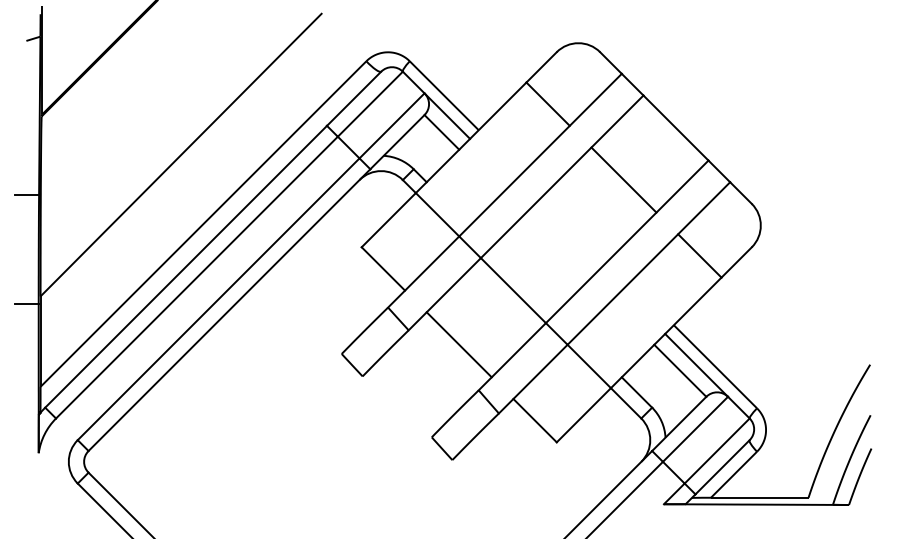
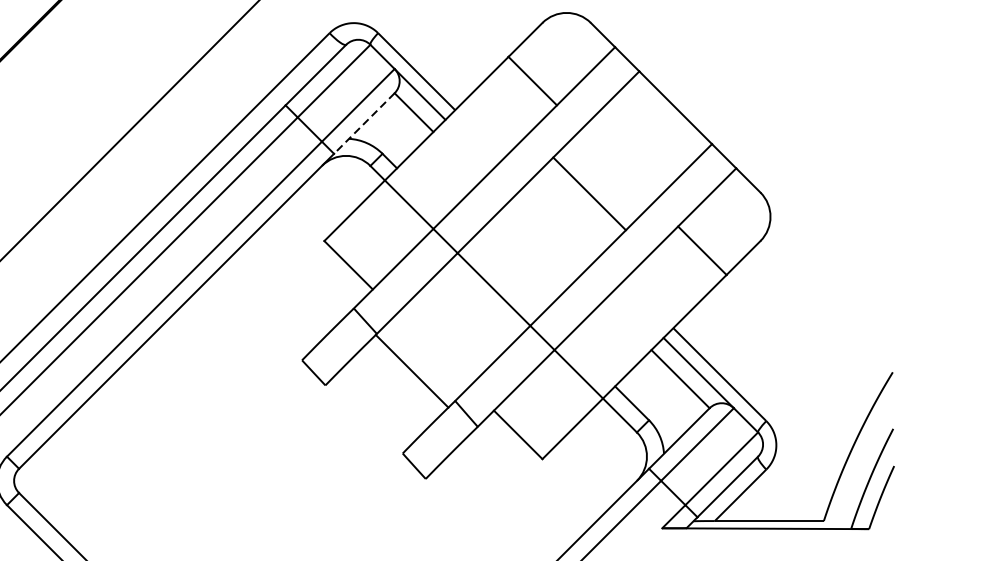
line: (397, 142) -> (364, 123), solid -> dashed
line: (623, 179) -> (589, 193), moved
line: (458, 344) -> (411, 370), moved

